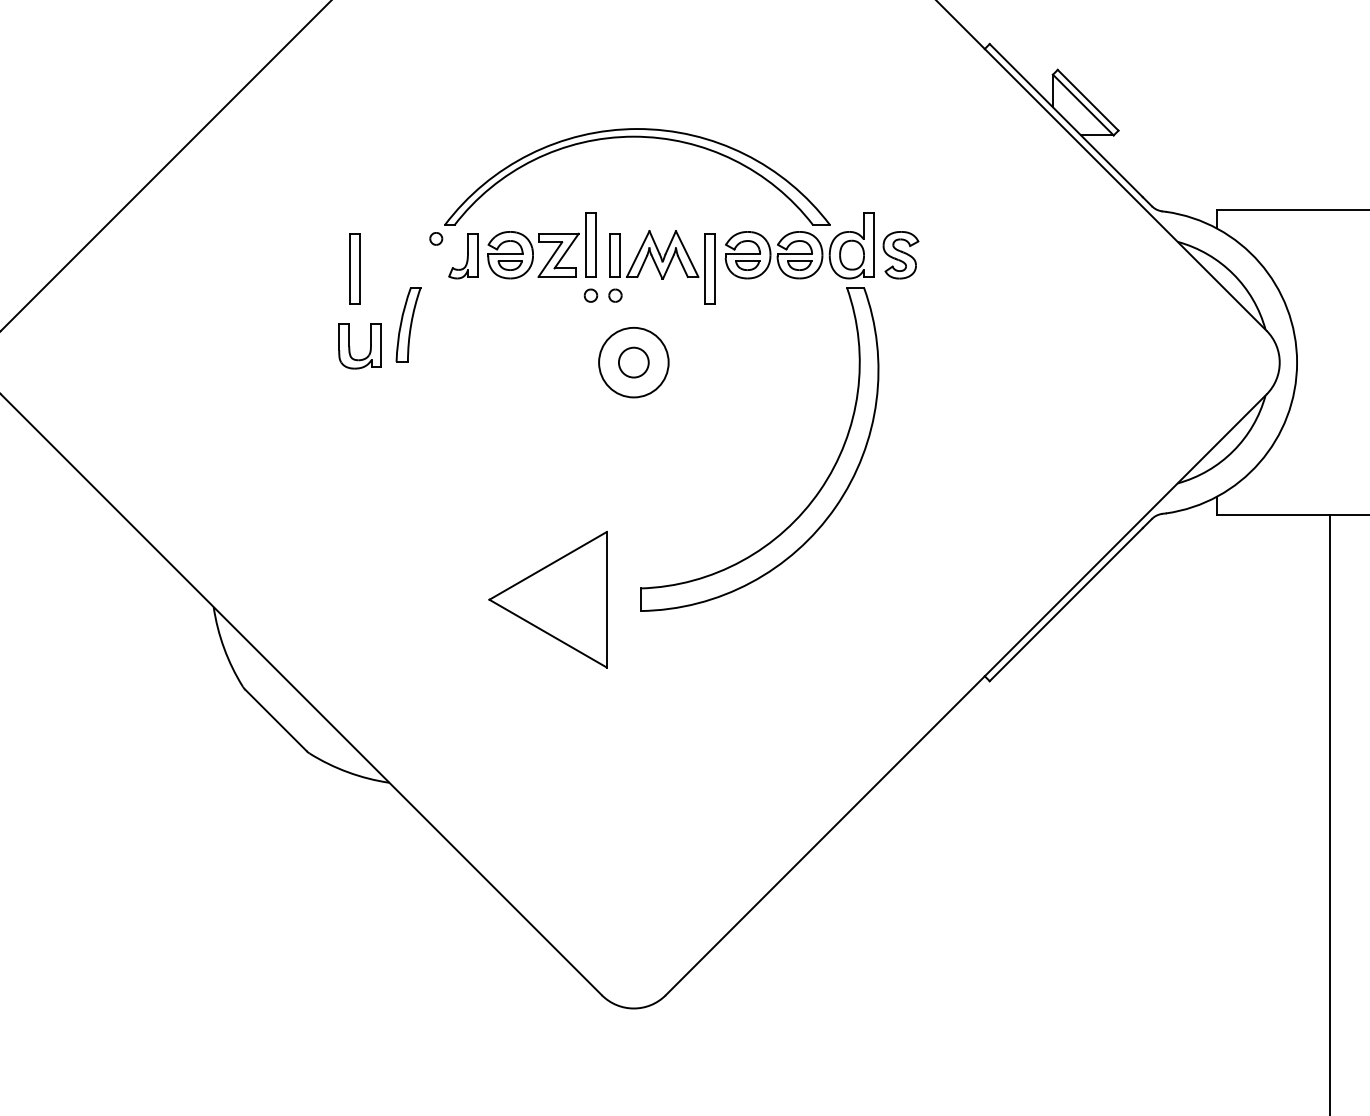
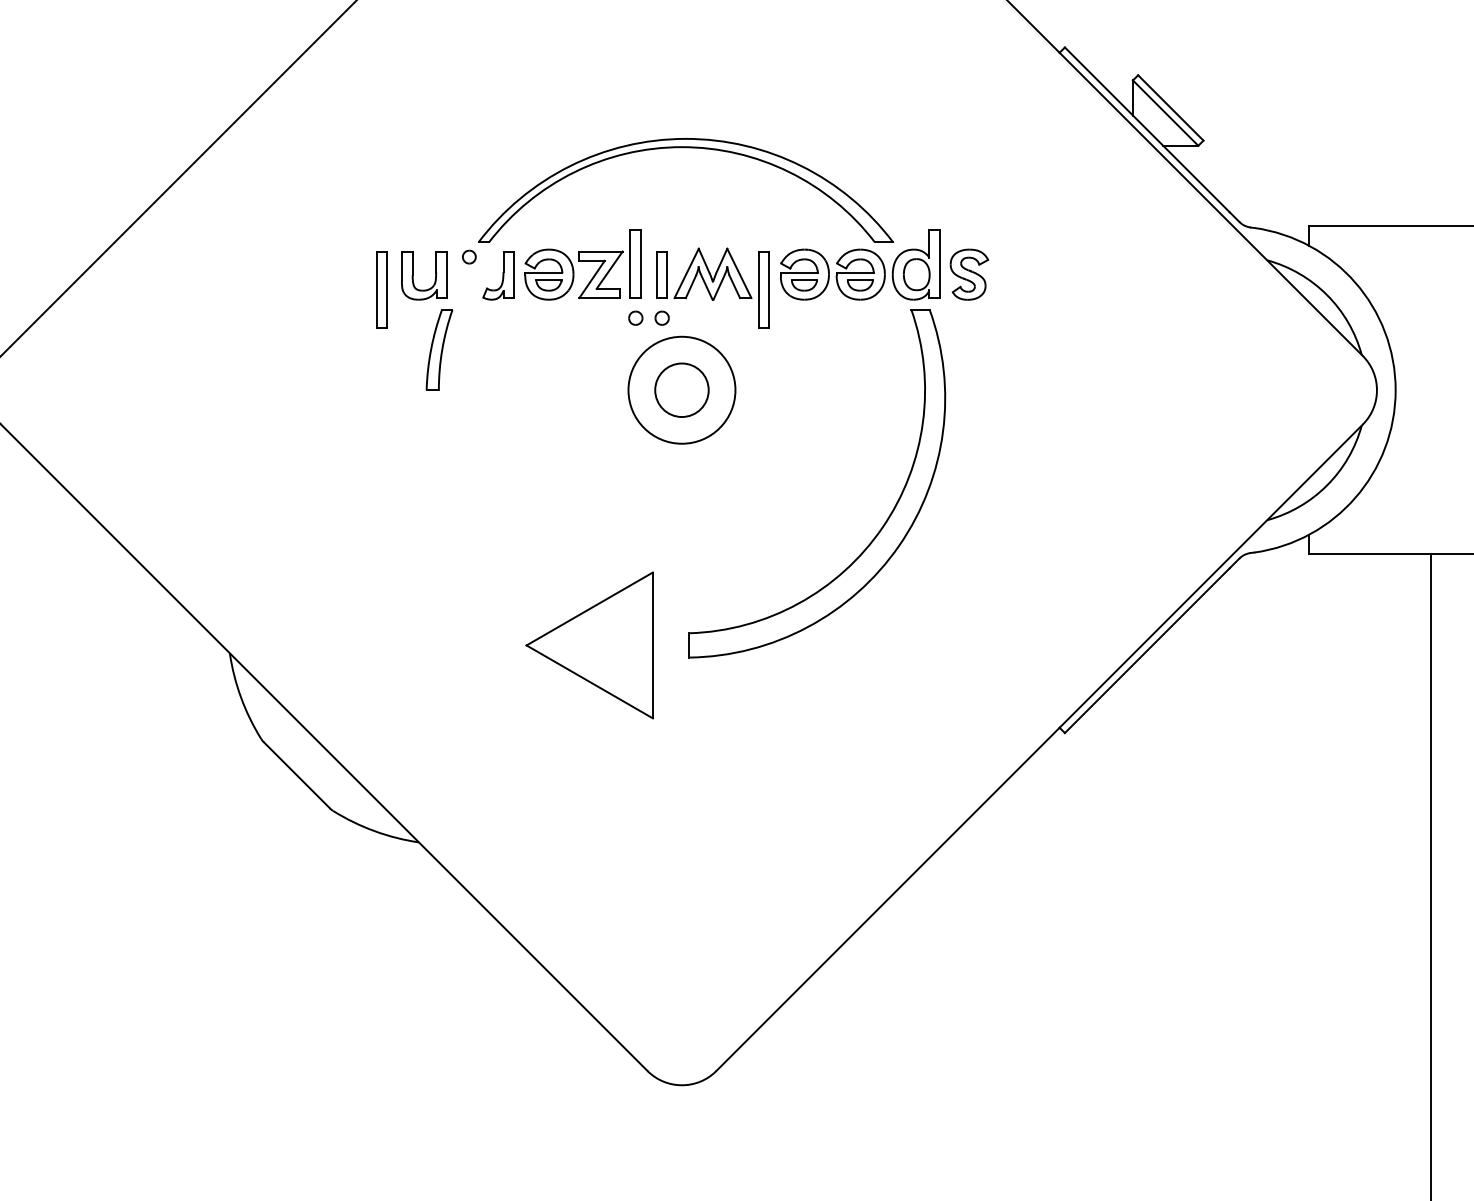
part: (349, 346) -> (413, 275), moved
circle: (633, 361) -> (681, 389), size x1.43
circle: (633, 362) -> (681, 390), size x1.67

